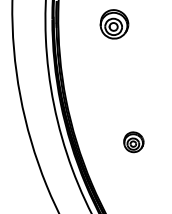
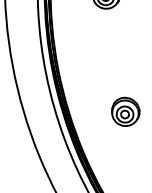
part: (133, 142) -> (125, 112), size x1.43

